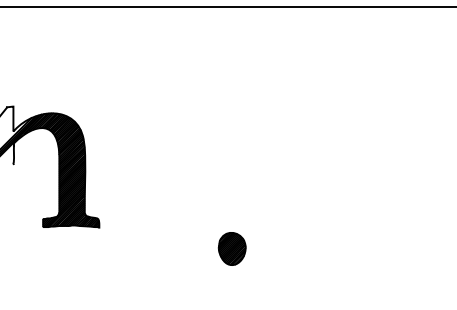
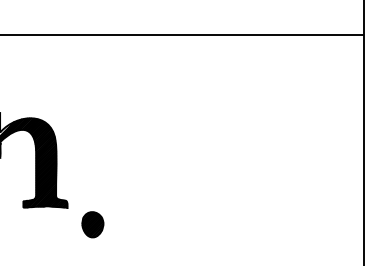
part: (231, 248) -> (92, 224), moved

